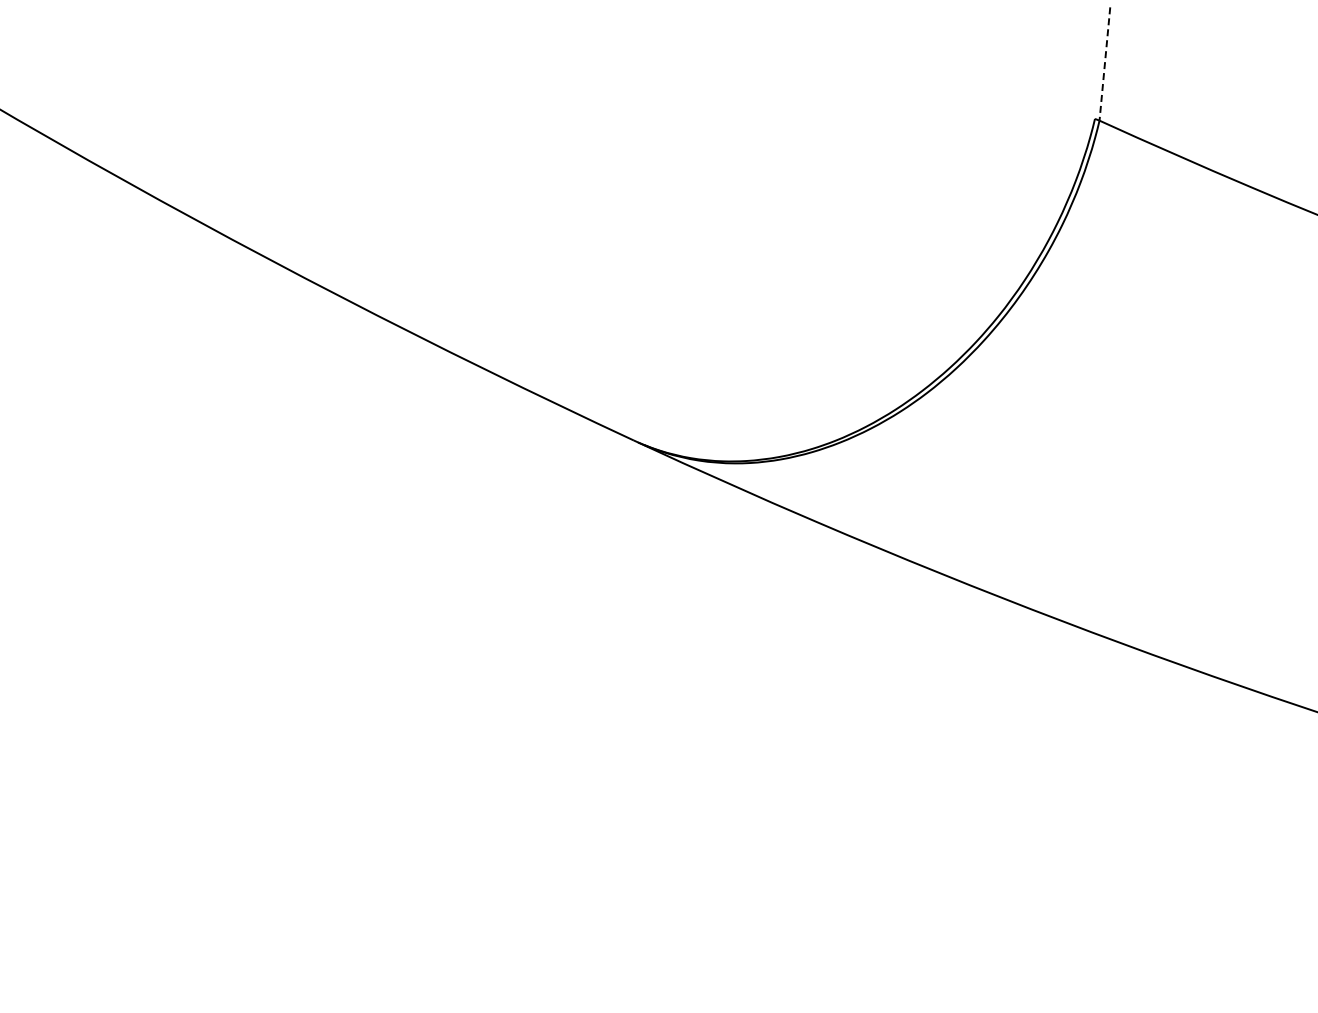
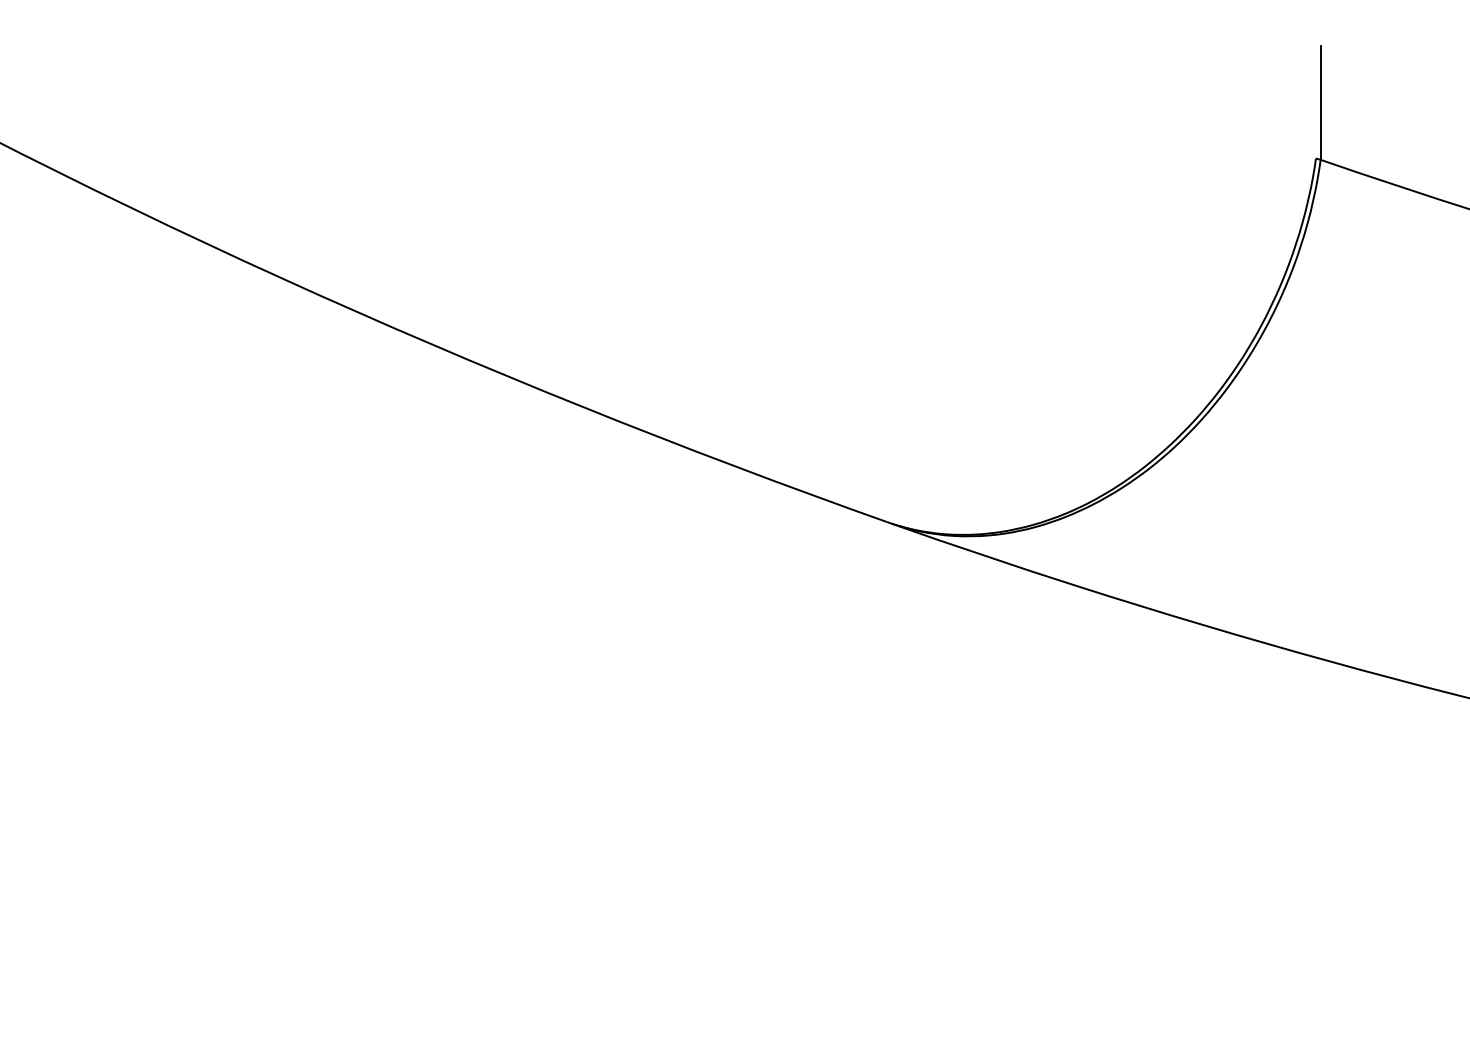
line: (1104, 63) -> (1320, 102), dashed -> solid

